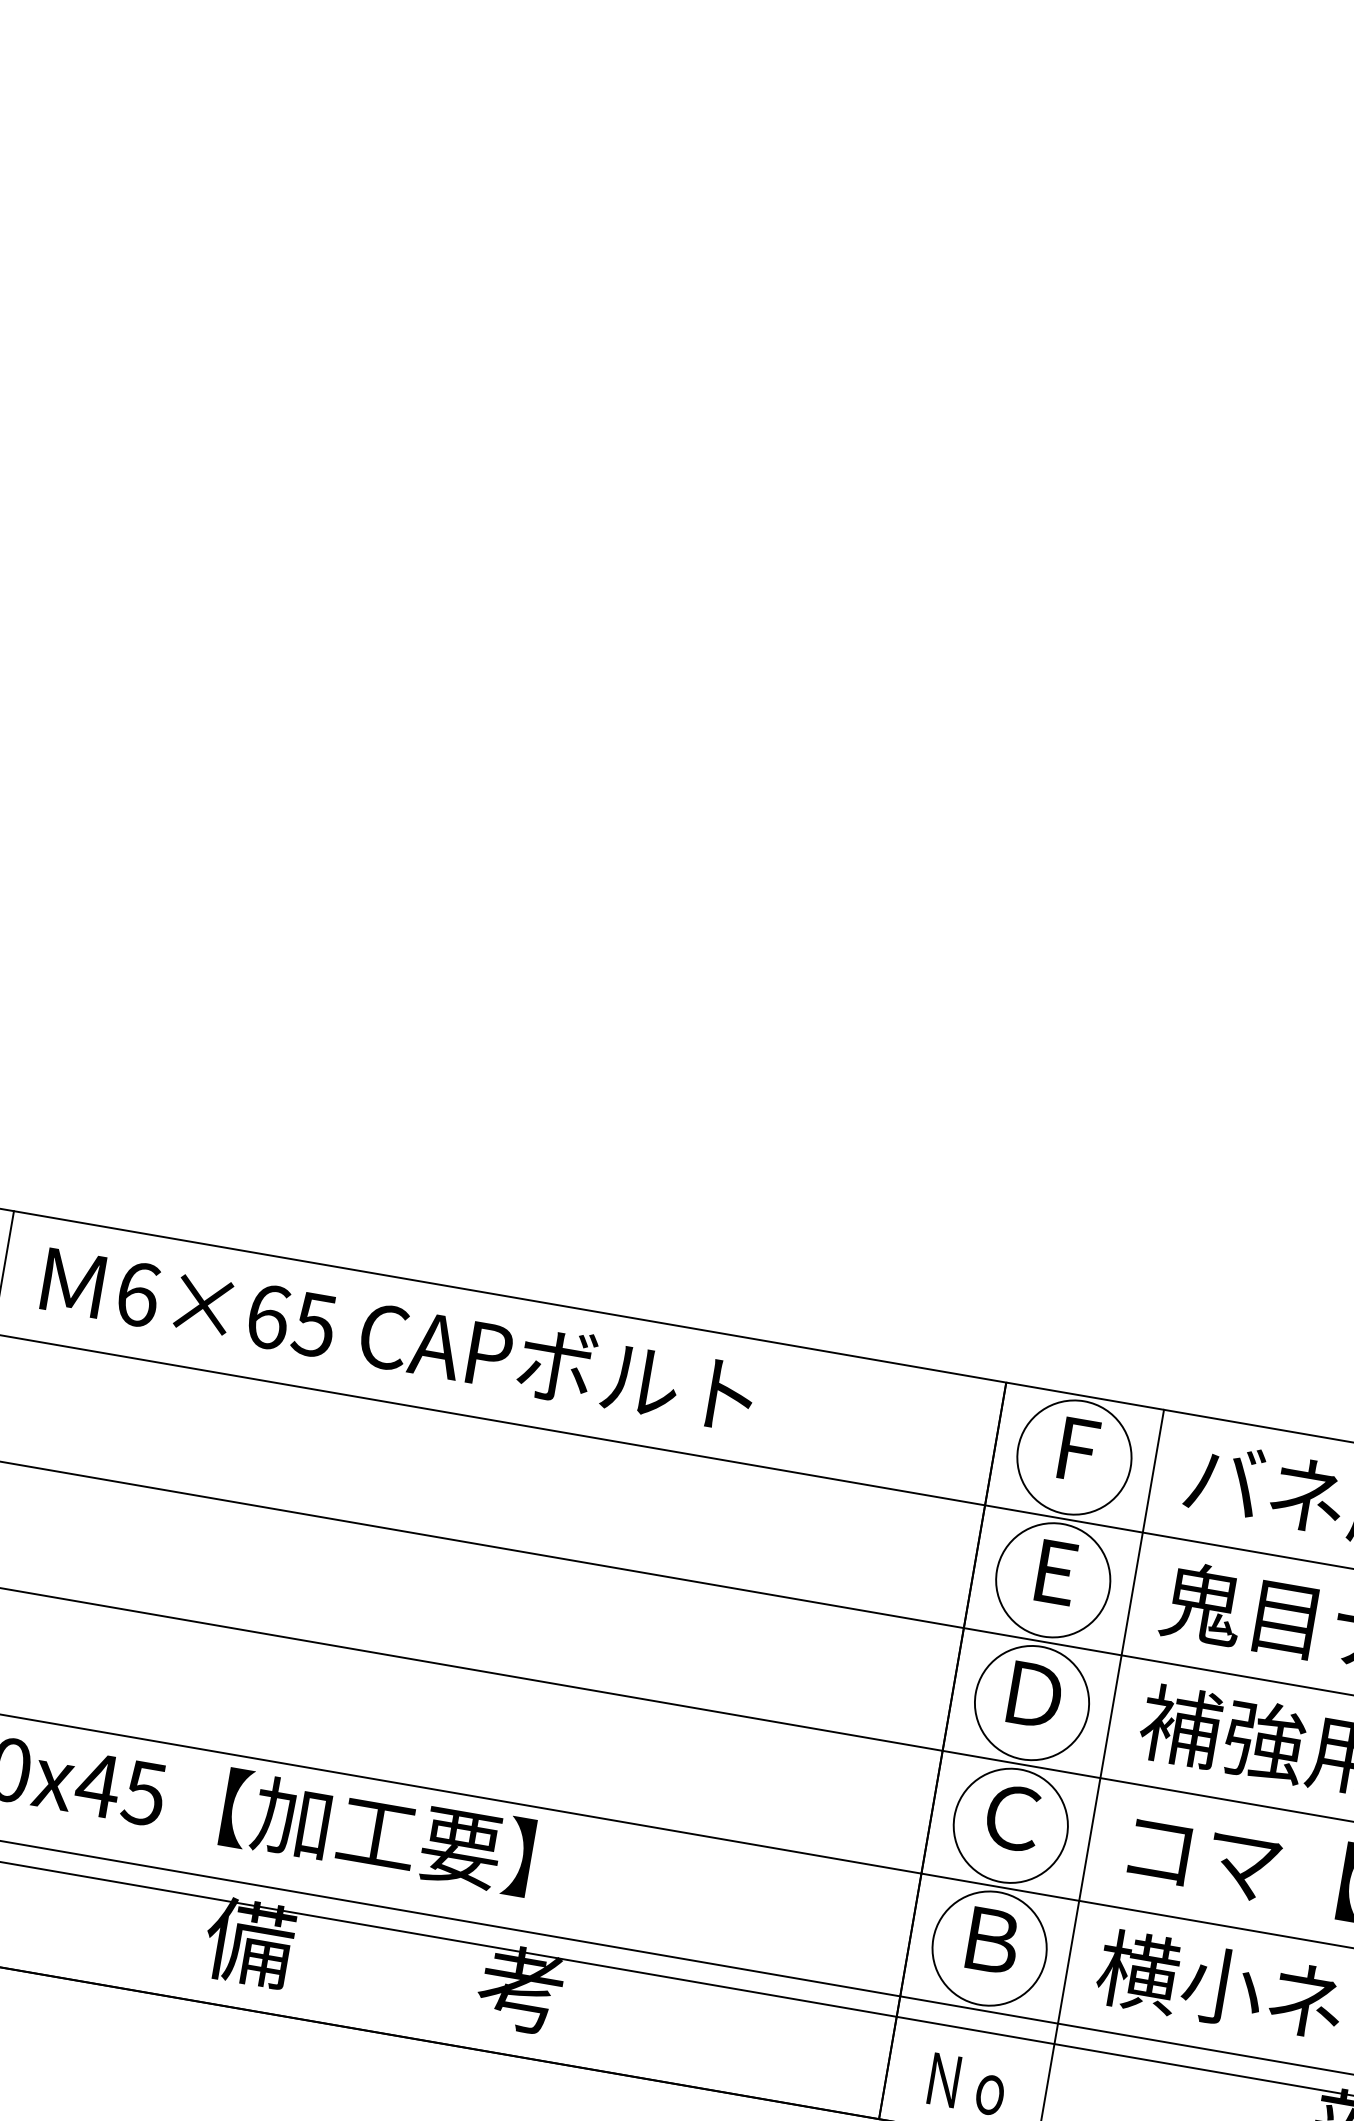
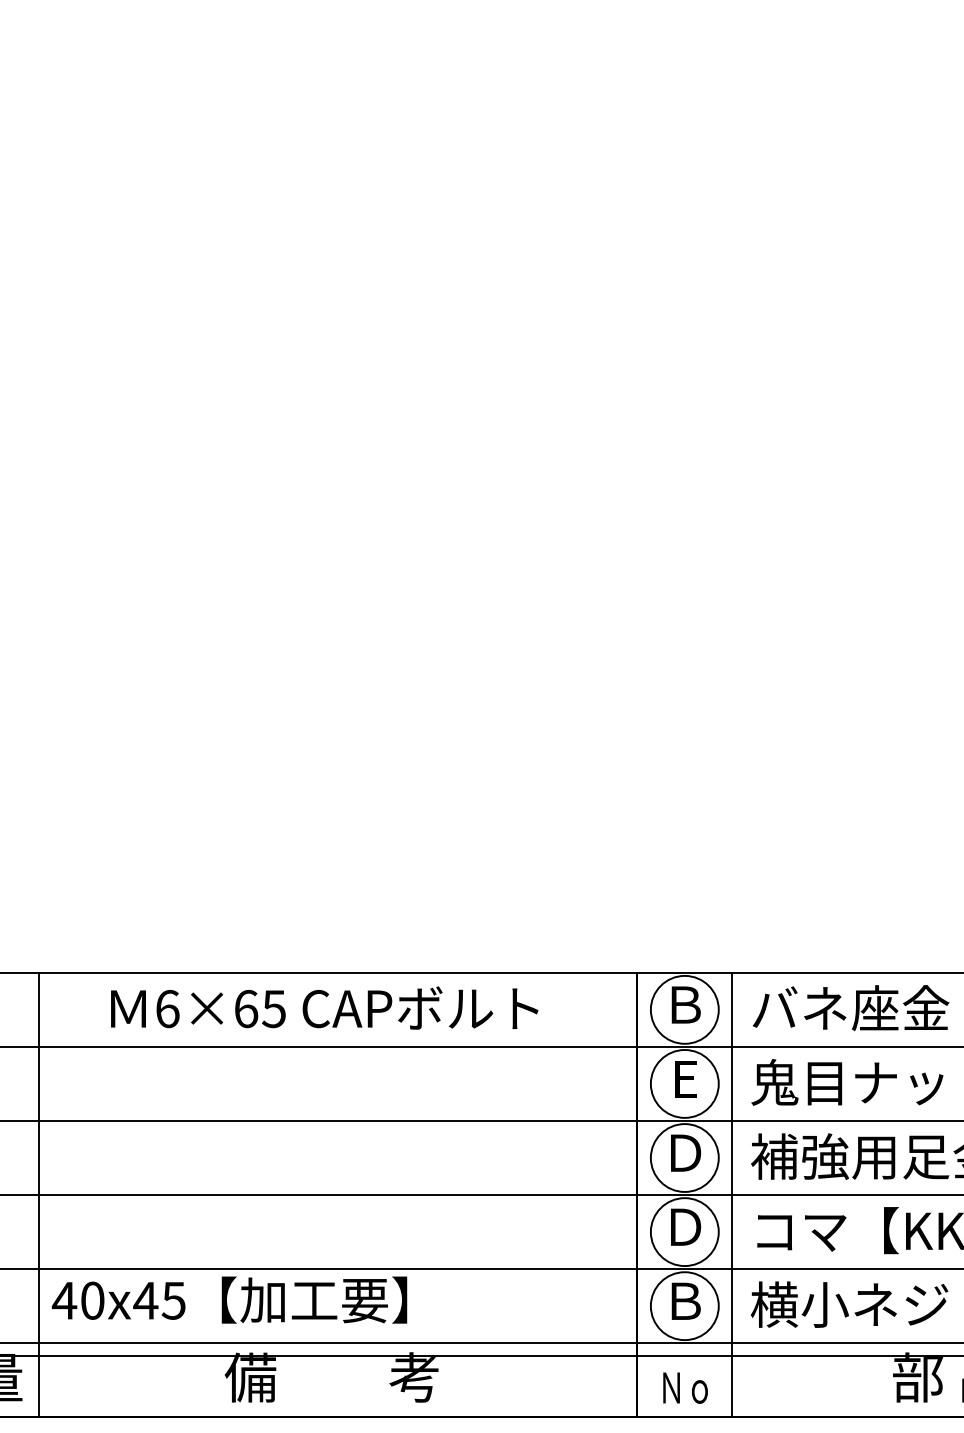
text: (398, 1336) -> (324, 1007), moved
text: (1077, 1448) -> (685, 1004), F -> Ｂ
text: (1013, 1818) -> (685, 1227), Ｃ -> Ｄ

